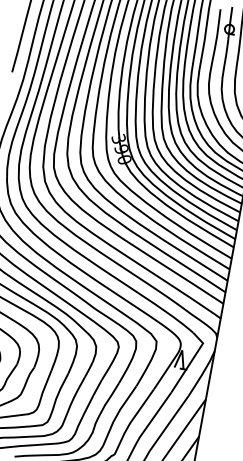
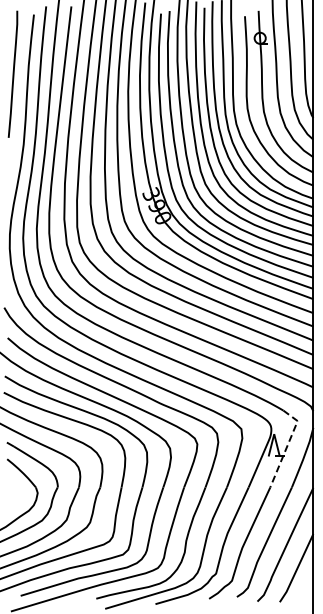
line: (191, 361) -> (287, 445), solid -> dashed

